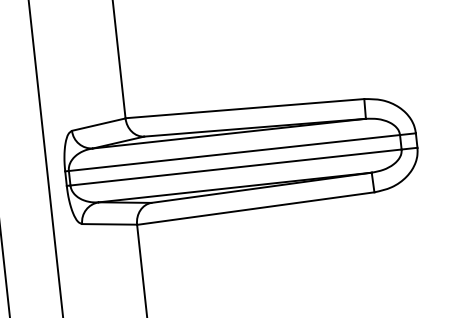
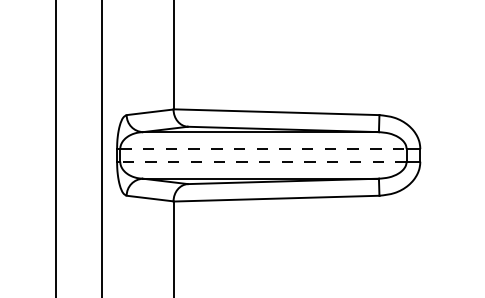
line: (234, 153) -> (263, 149), solid -> dashed
line: (234, 167) -> (262, 161), solid -> dashed

